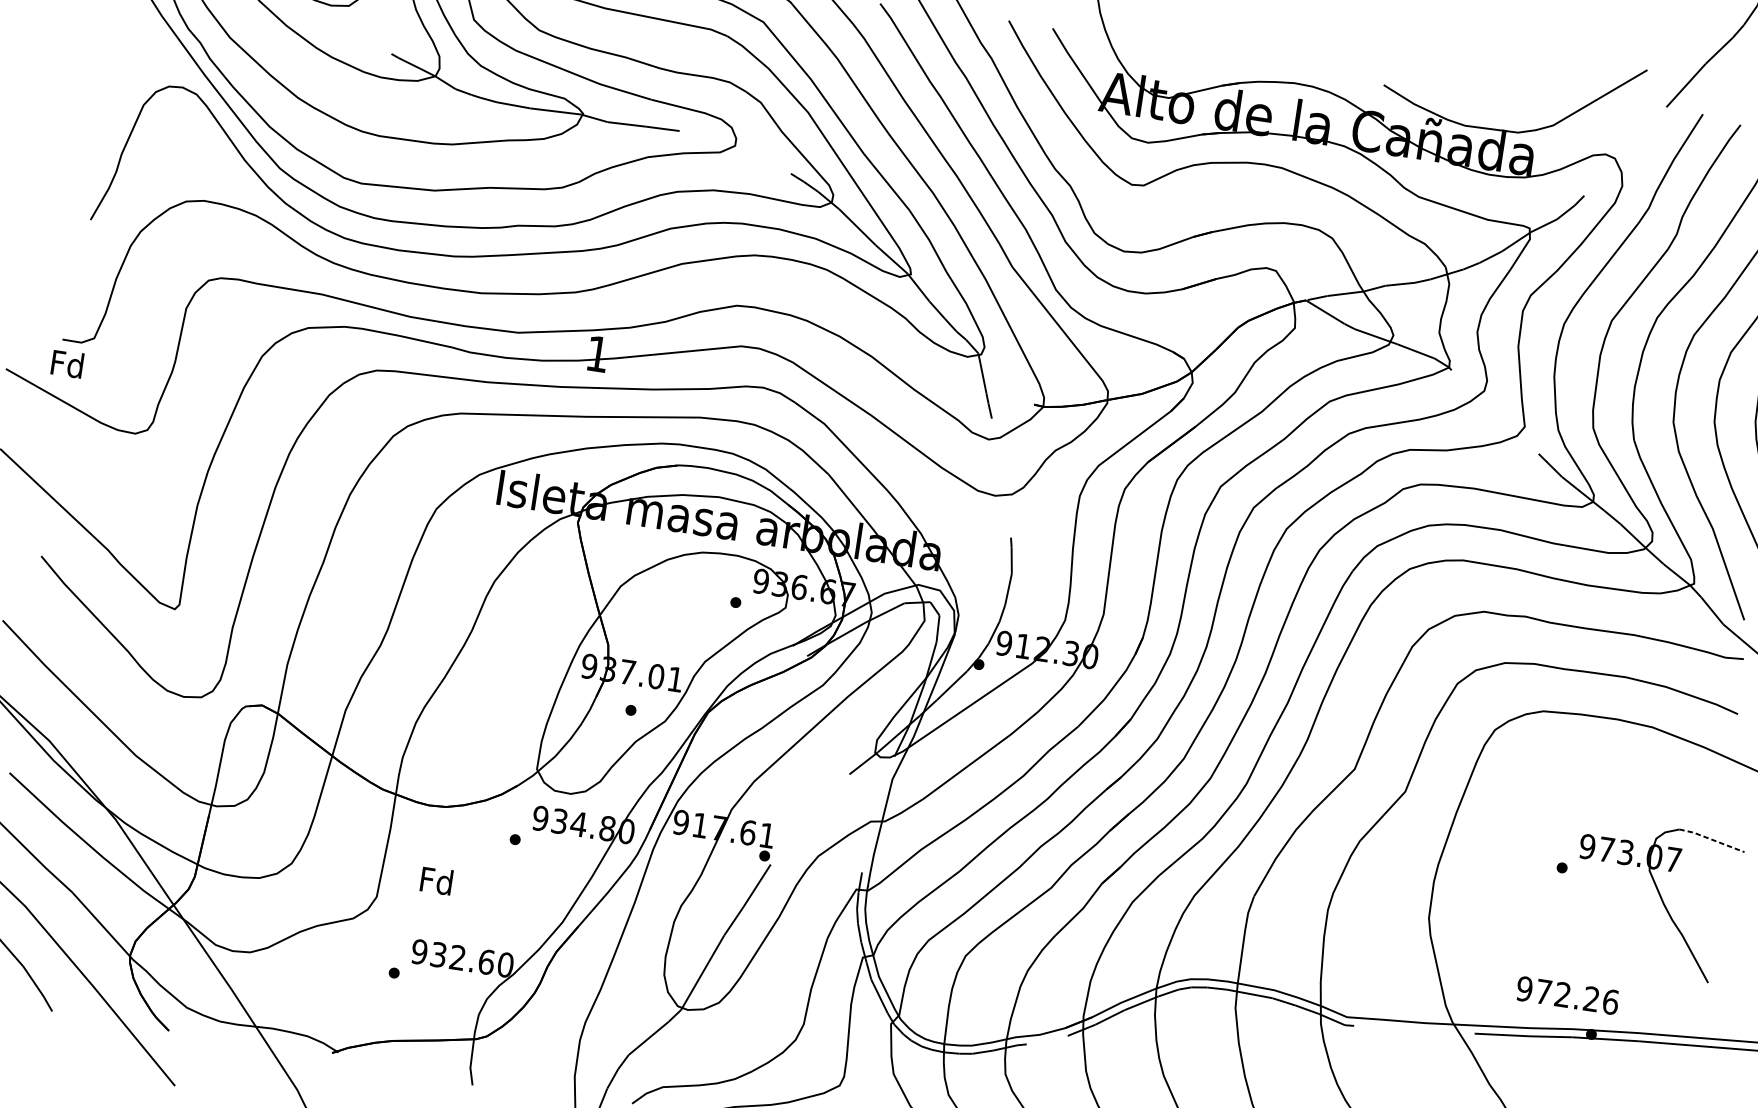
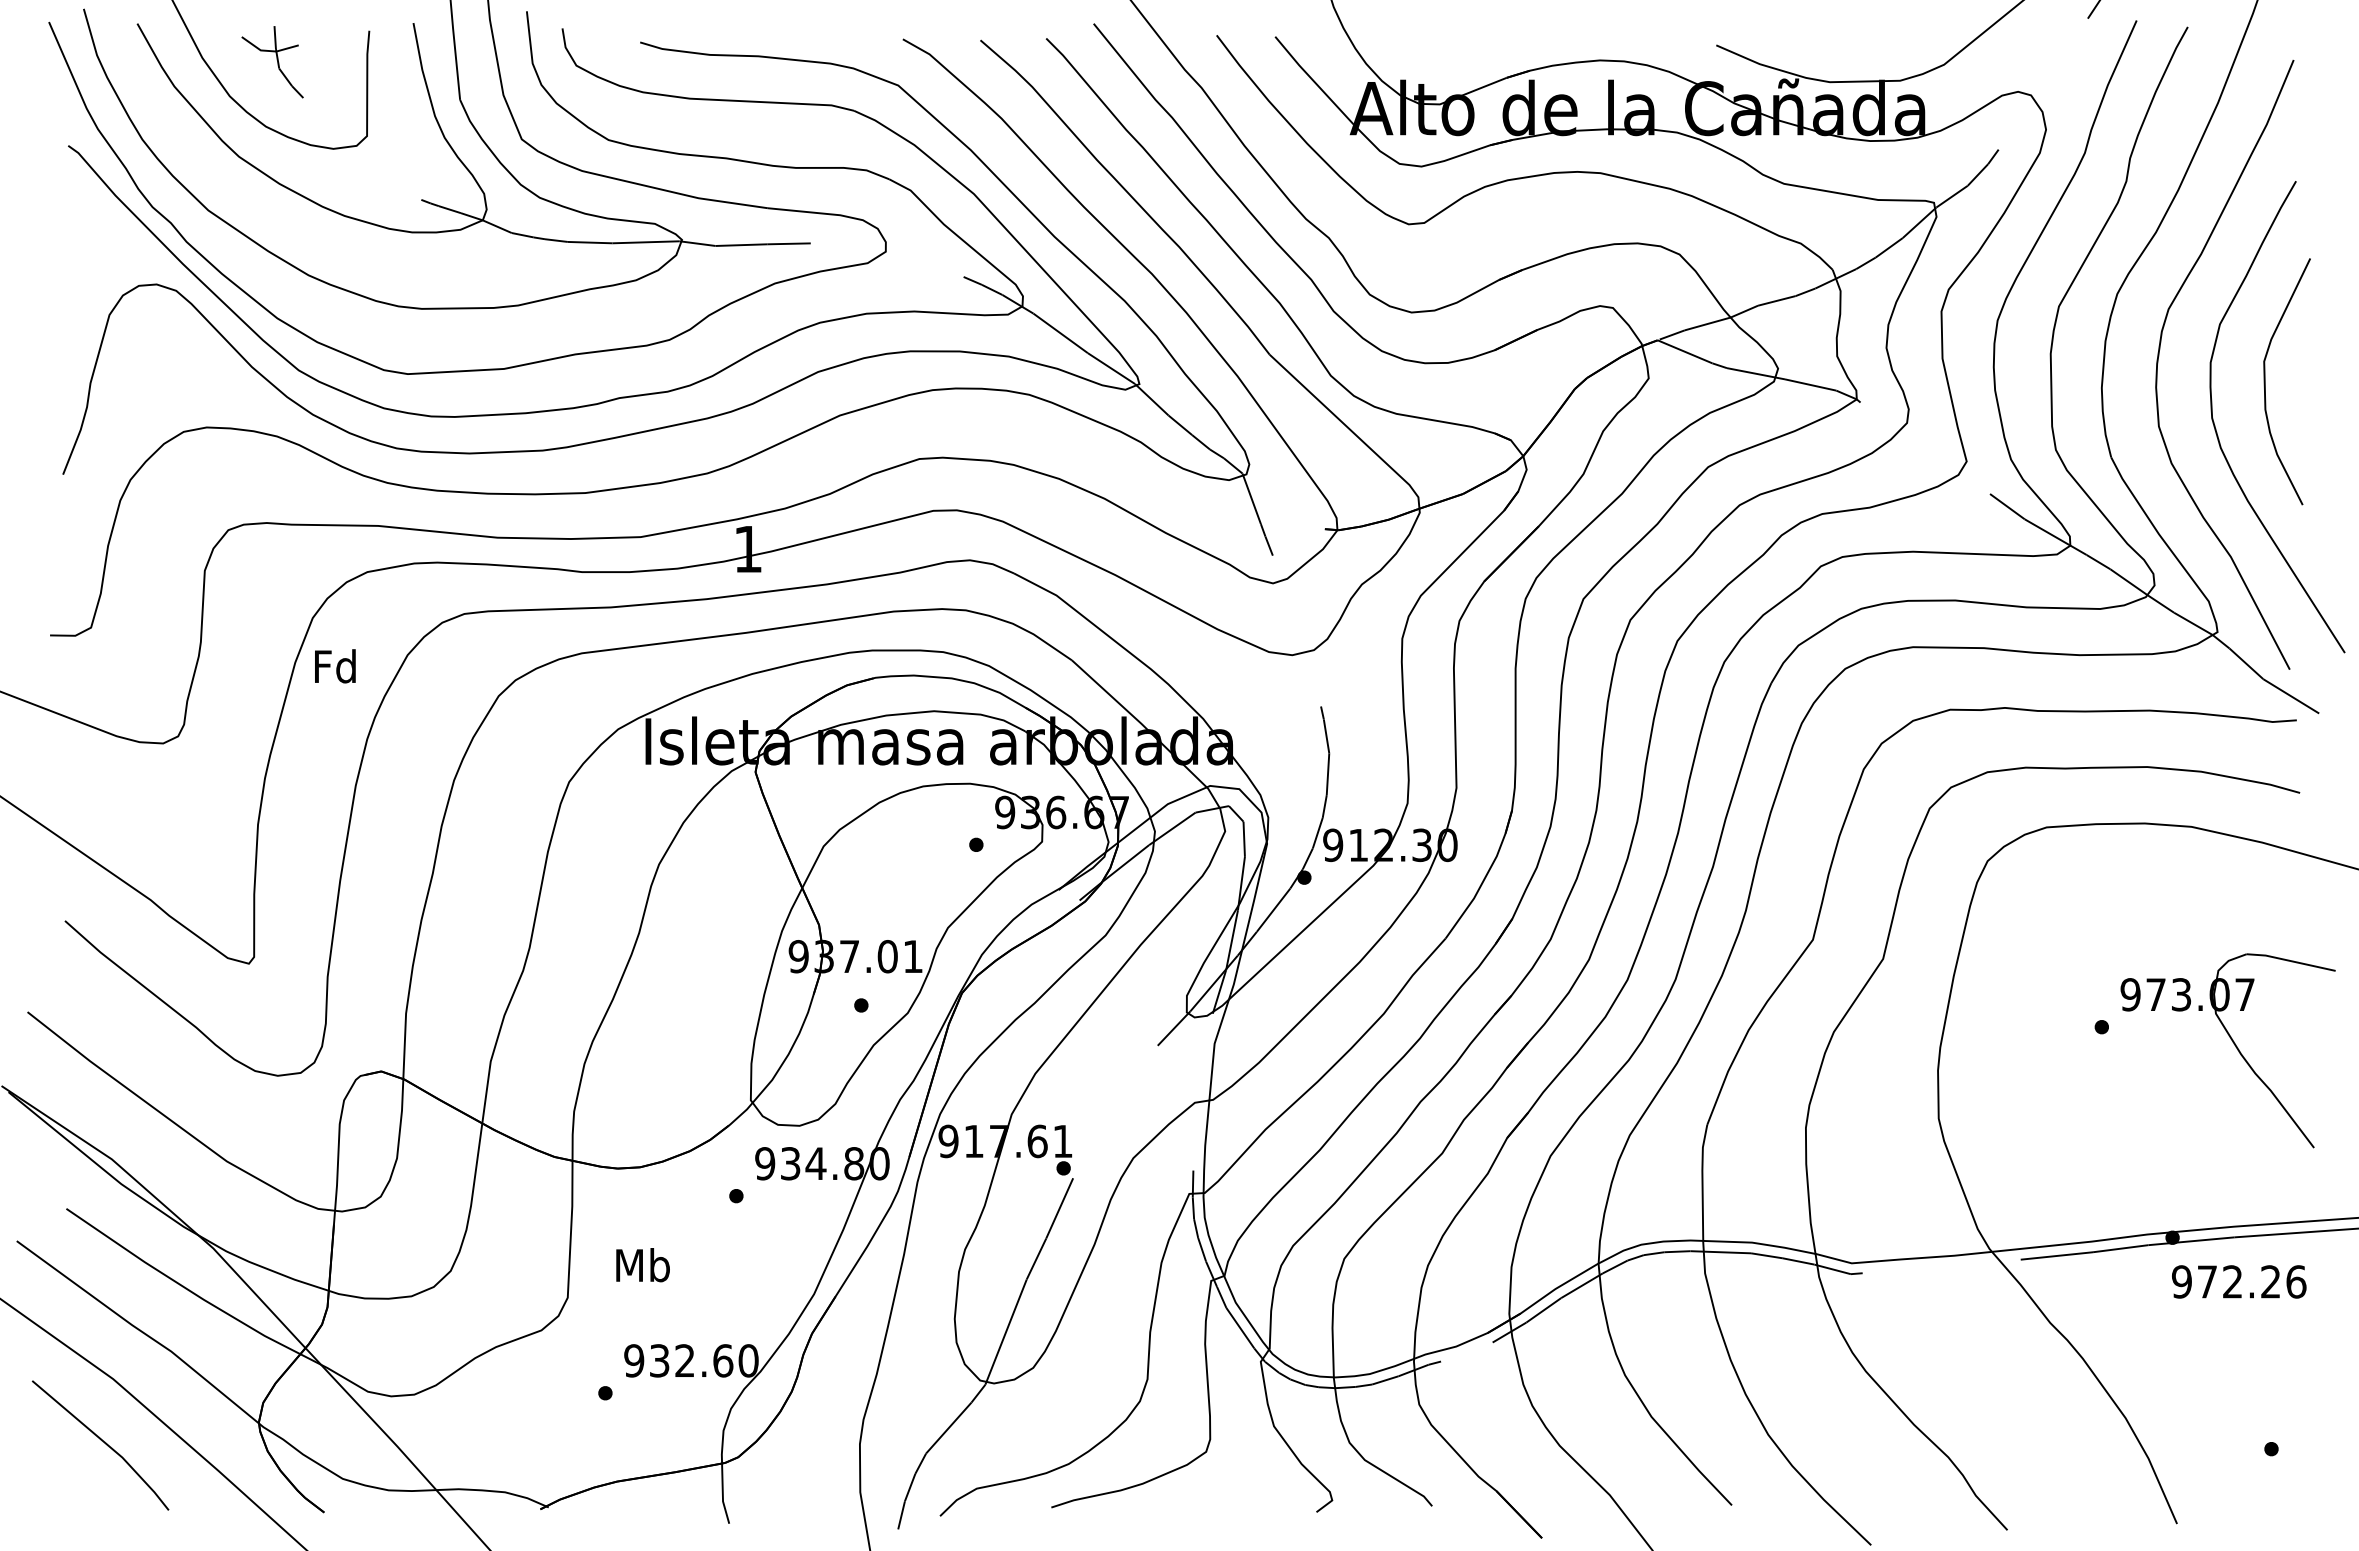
text: (67, 364) -> (335, 666), moved
line: (1712, 840) -> (2291, 961), dashed -> solid
text: (436, 881) -> (642, 1265), Fd -> Mb
text: (1568, 995) -> (2239, 1281), moved

